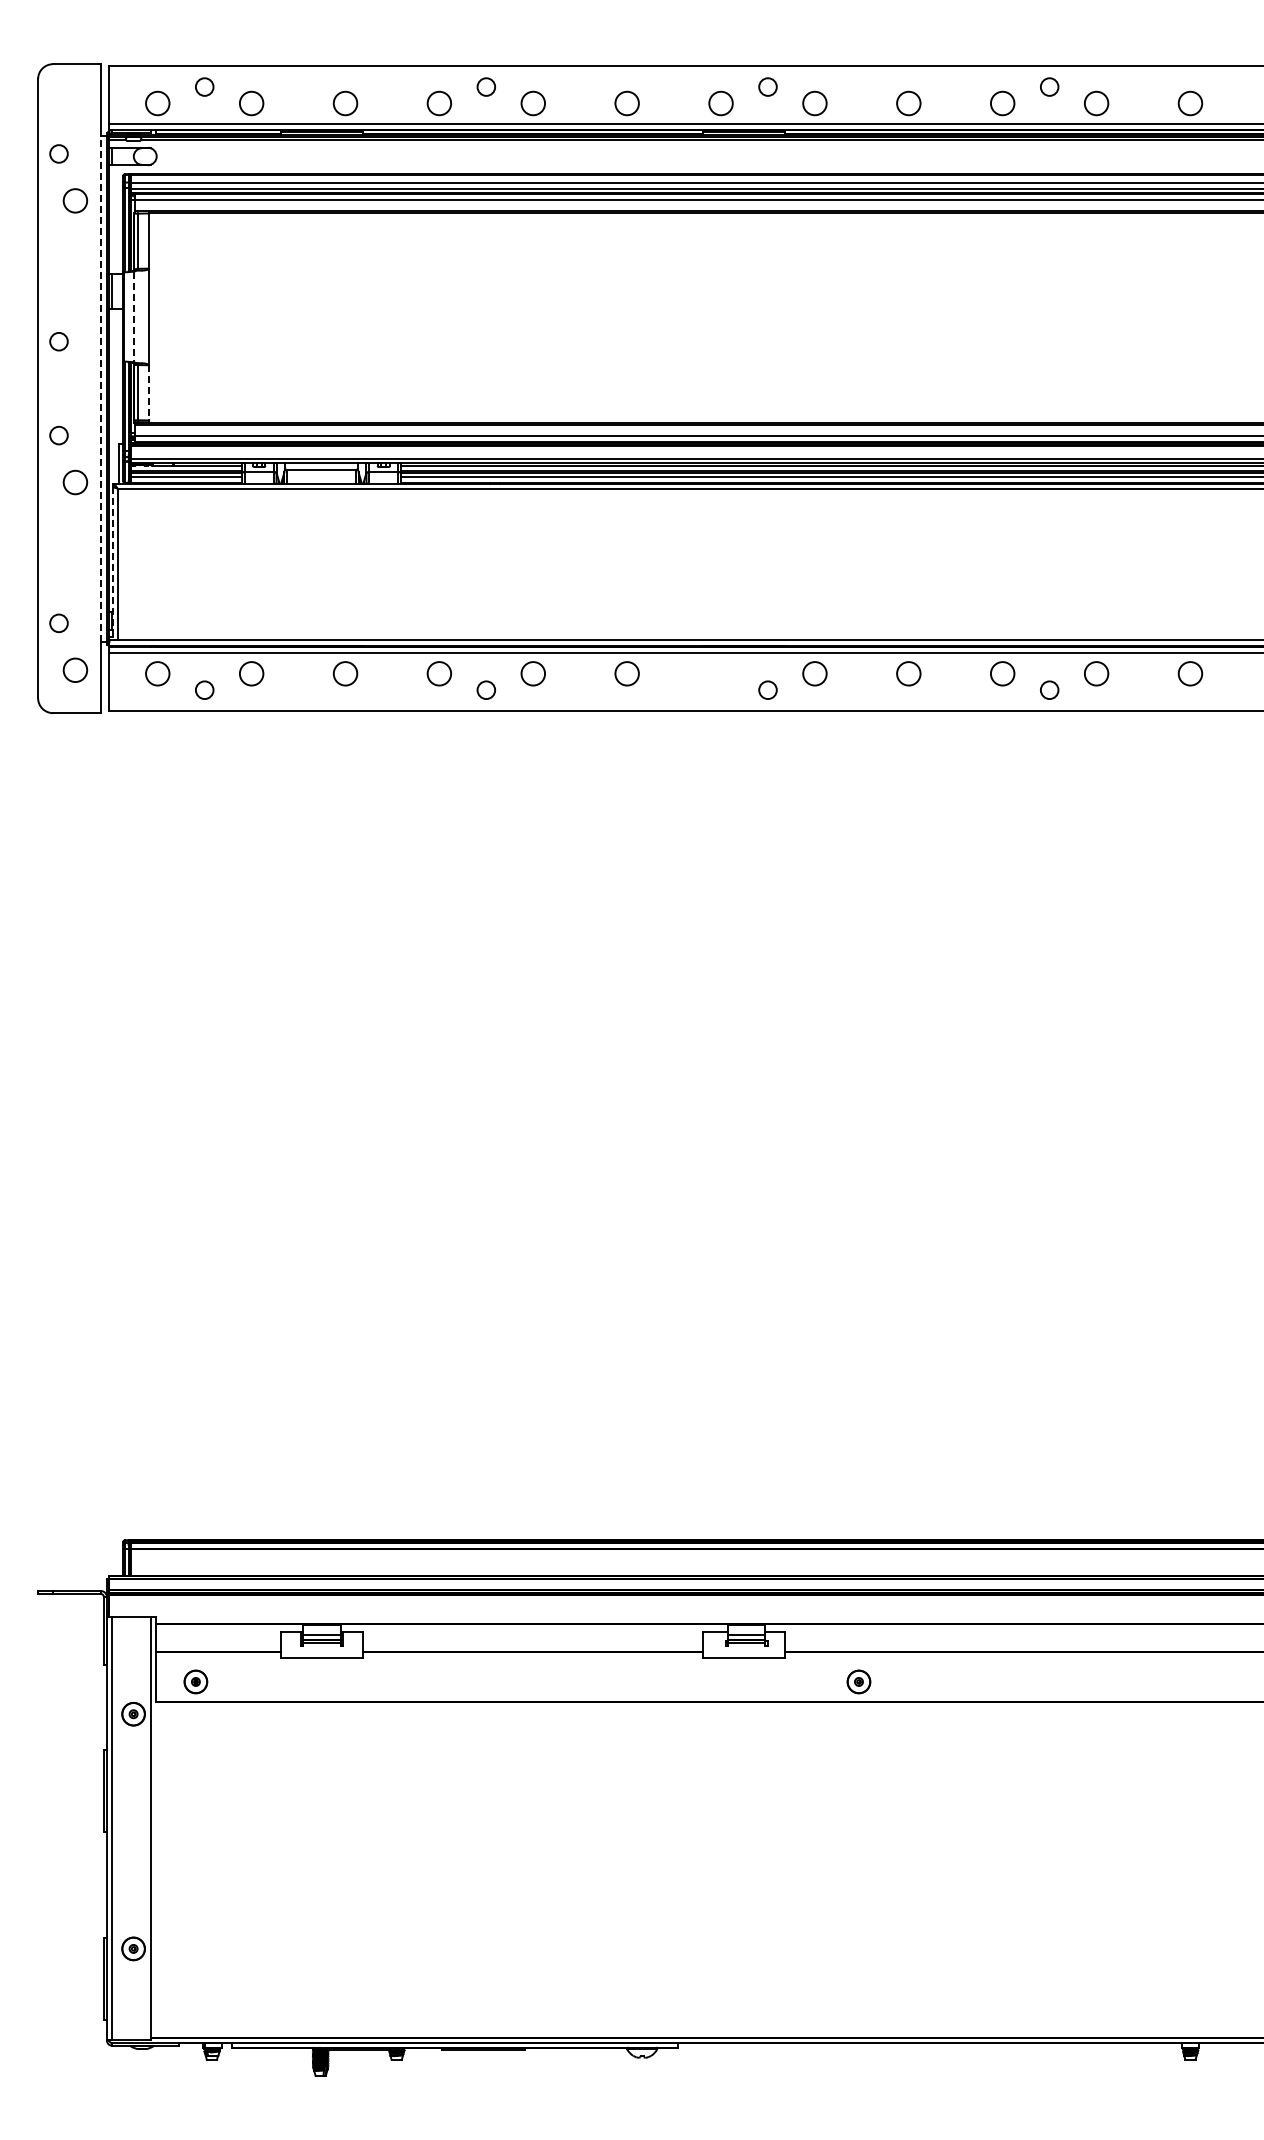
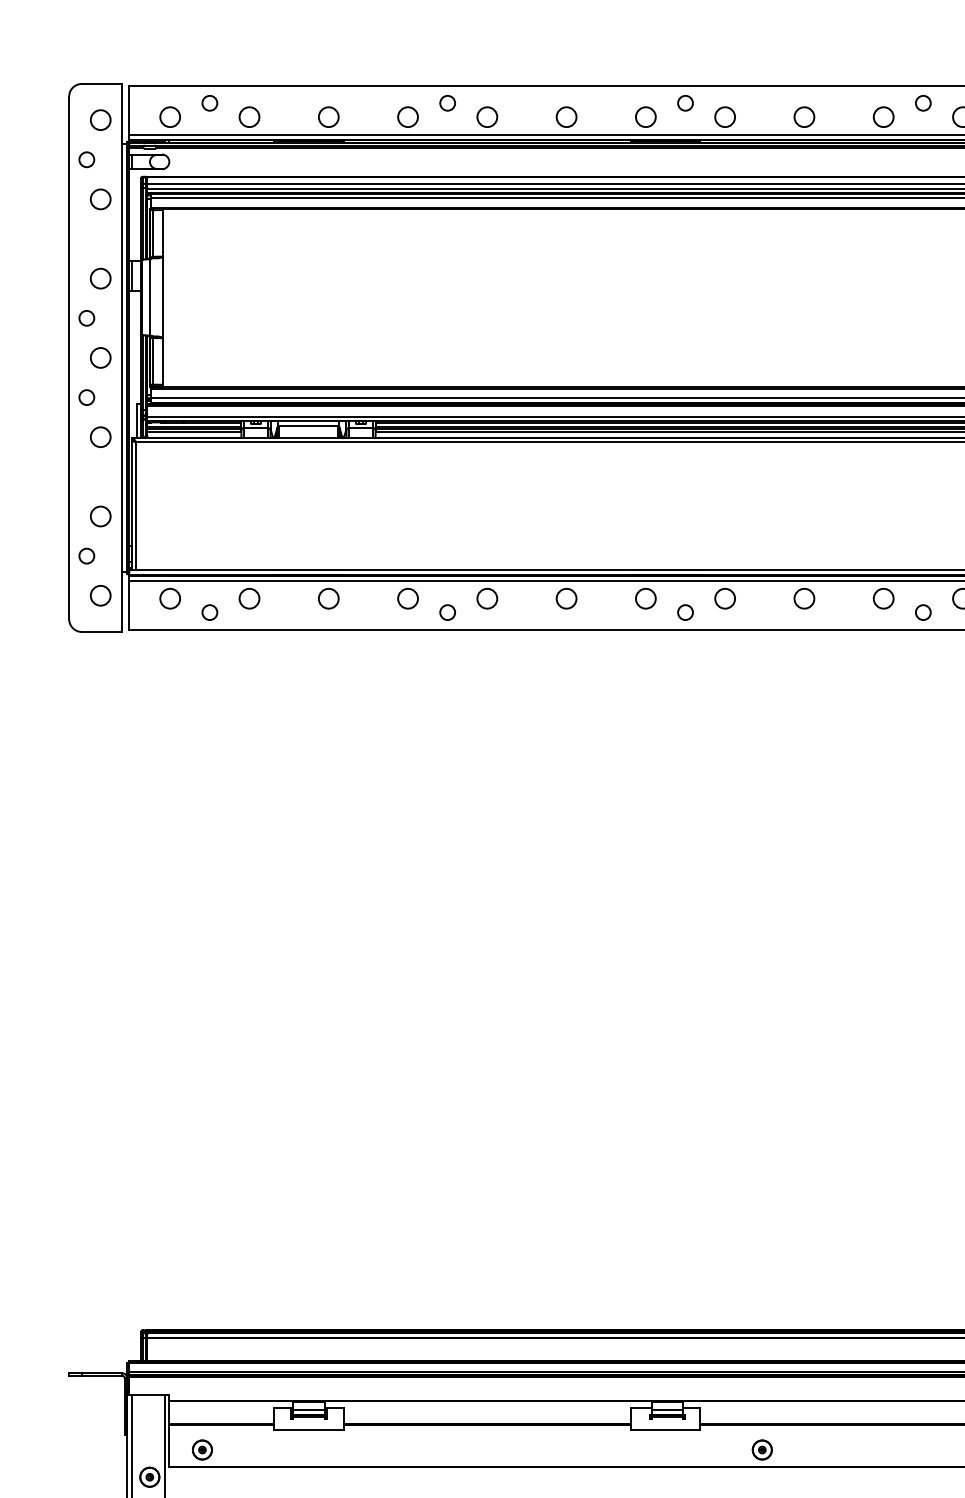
circle: (75, 106) -> (100, 119), added
circle: (75, 294) -> (100, 278), added
line: (134, 317) -> (150, 297), dashed -> solid
circle: (75, 388) -> (100, 357), added
line: (101, 388) -> (122, 357), dashed -> solid
line: (149, 392) -> (163, 361), dashed -> solid
line: (113, 563) -> (132, 505), dashed -> solid
circle: (75, 575) -> (100, 515), added
circle: (720, 673) -> (645, 598), added

